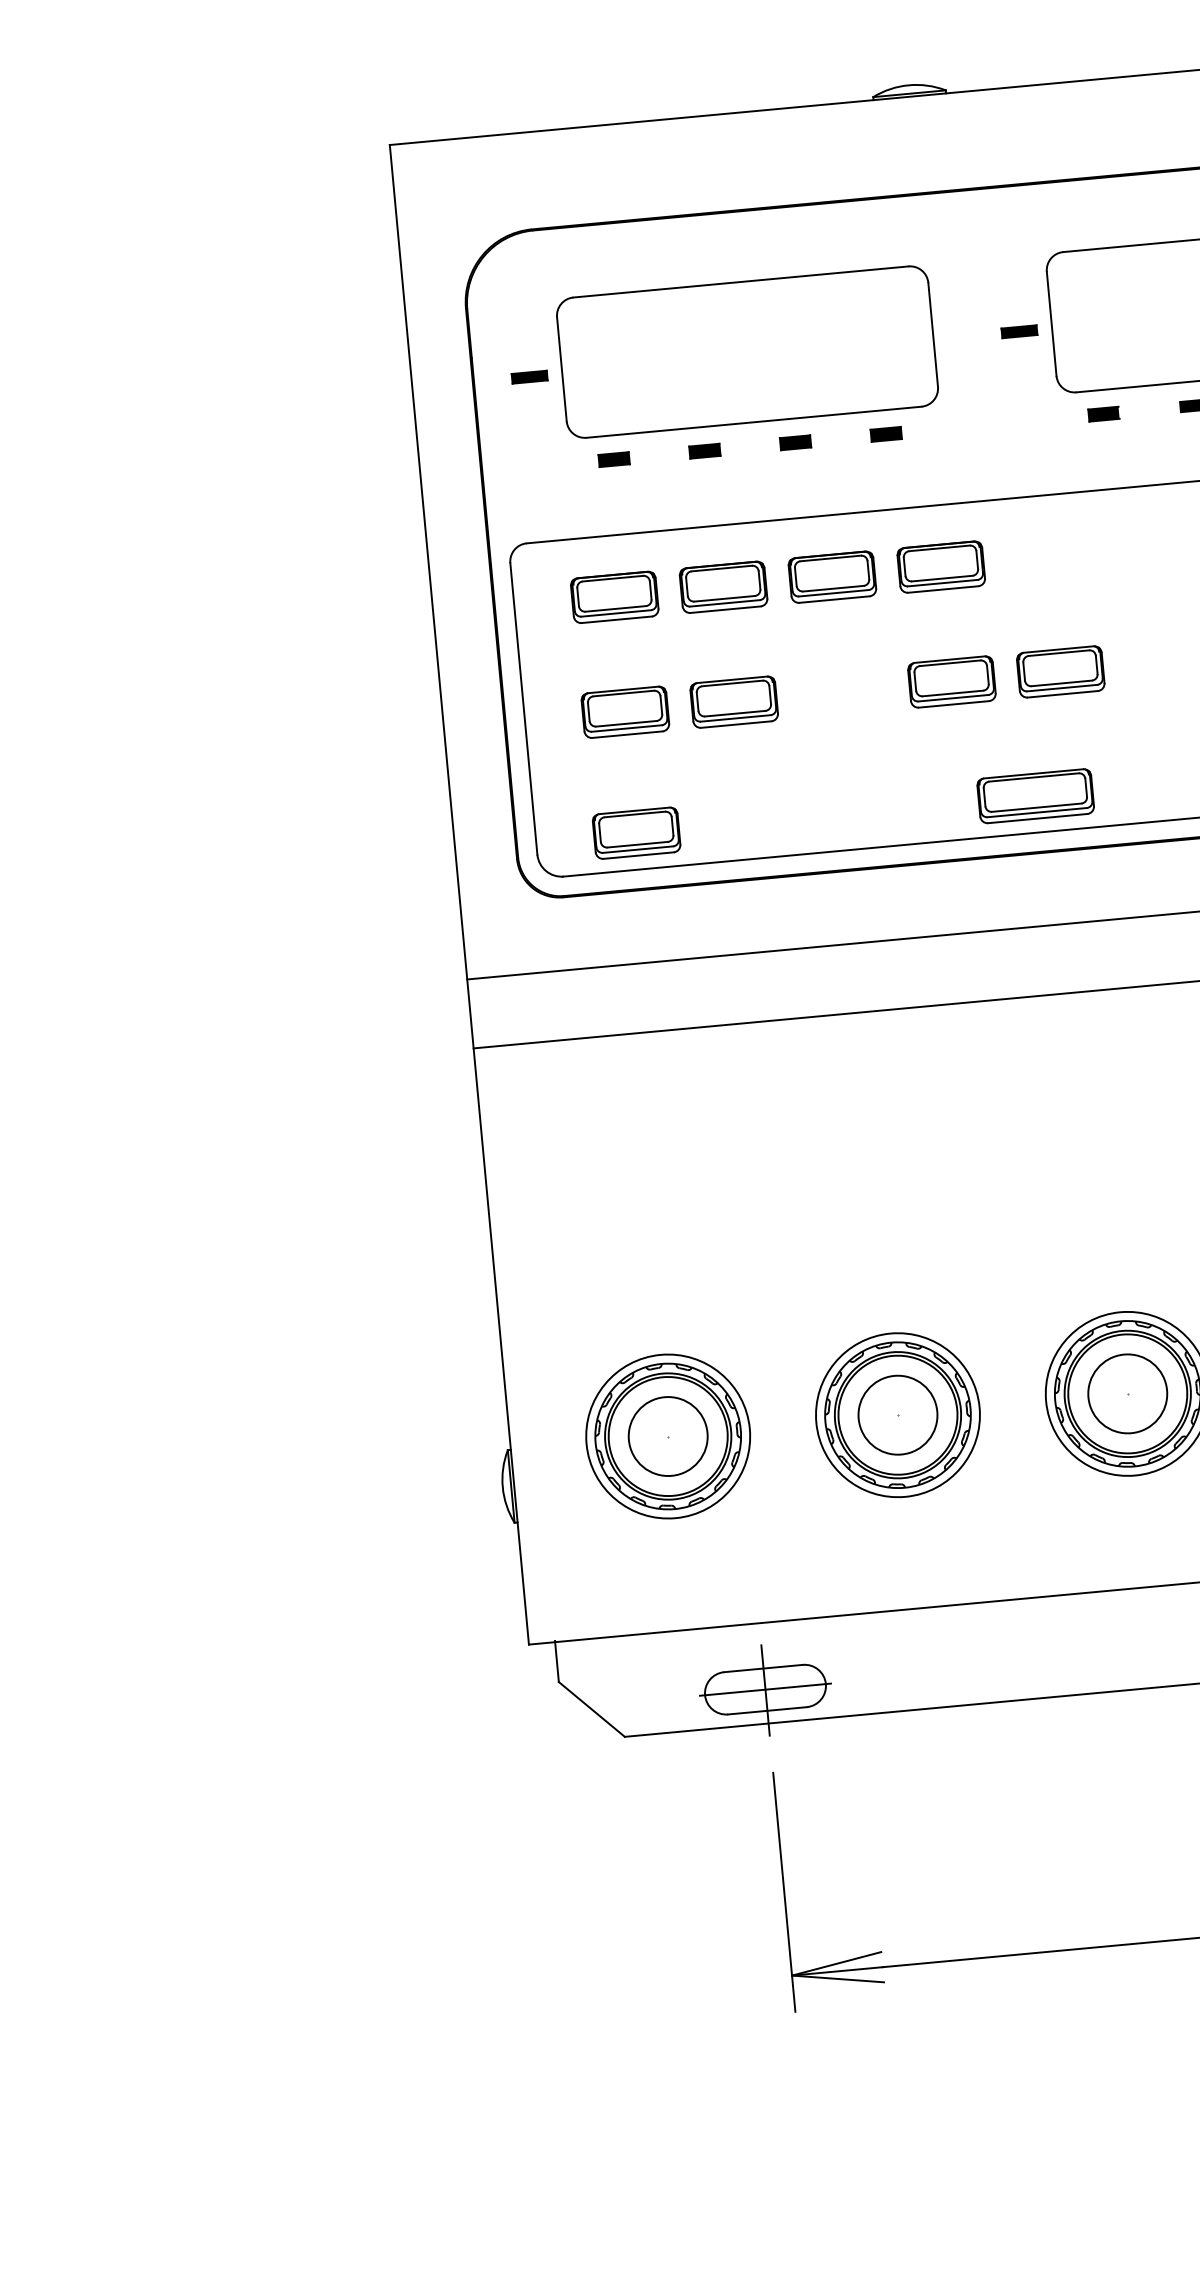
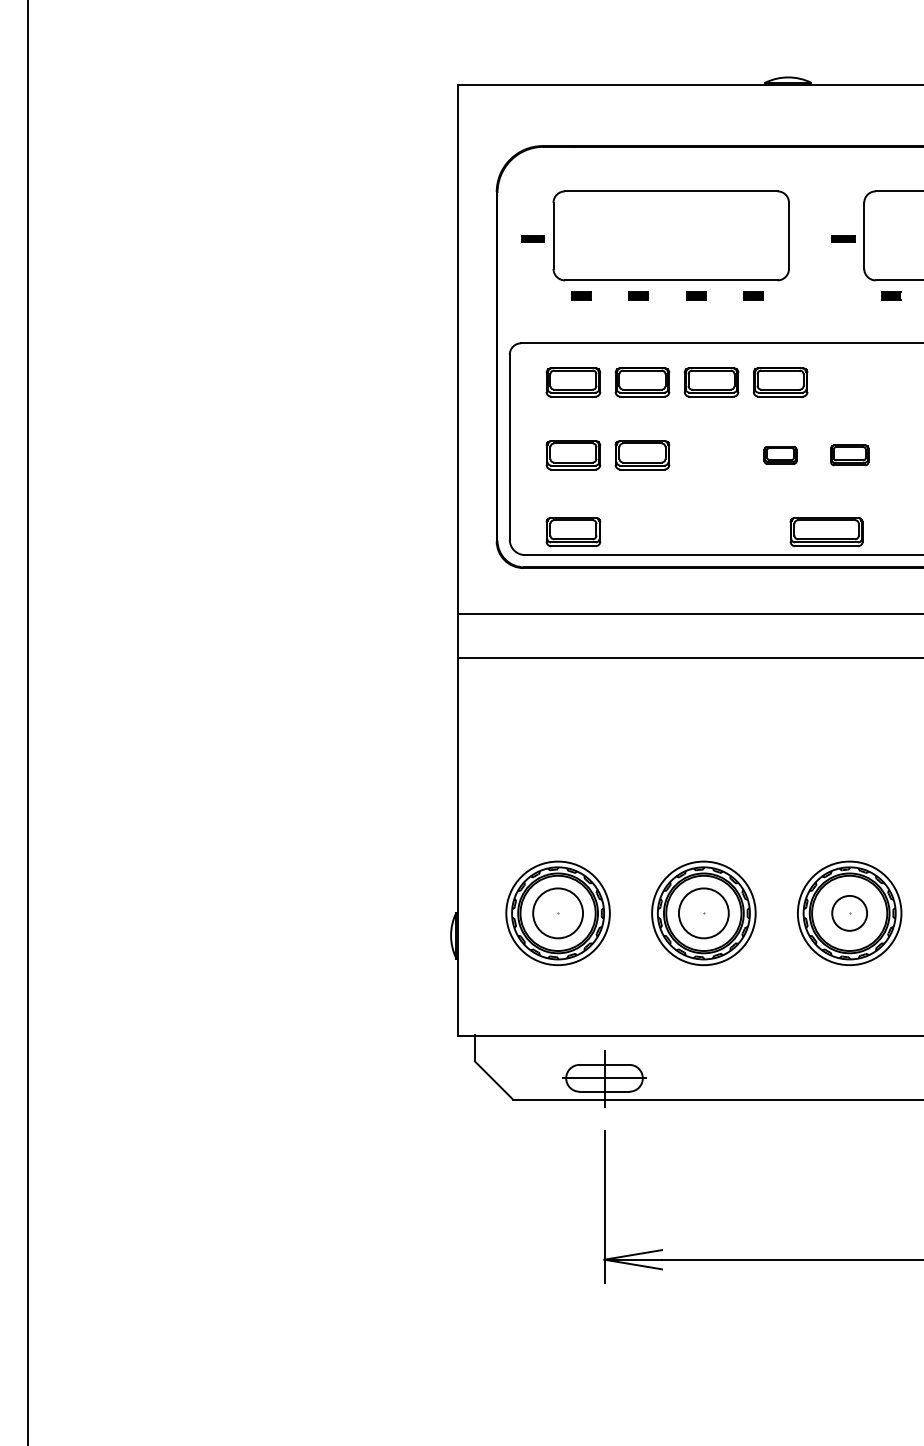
part: (1060, 672) -> (849, 455), size x0.7
part: (951, 682) -> (780, 455), size x0.6
circle: (1127, 1394) -> (849, 913), size x0.7

